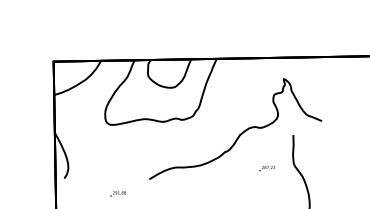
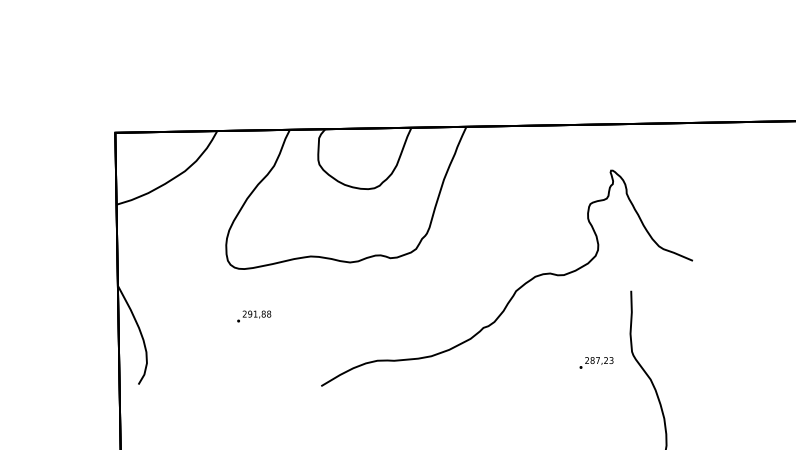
text: (266, 168) -> (594, 362), moved
text: (117, 193) -> (252, 315), moved

